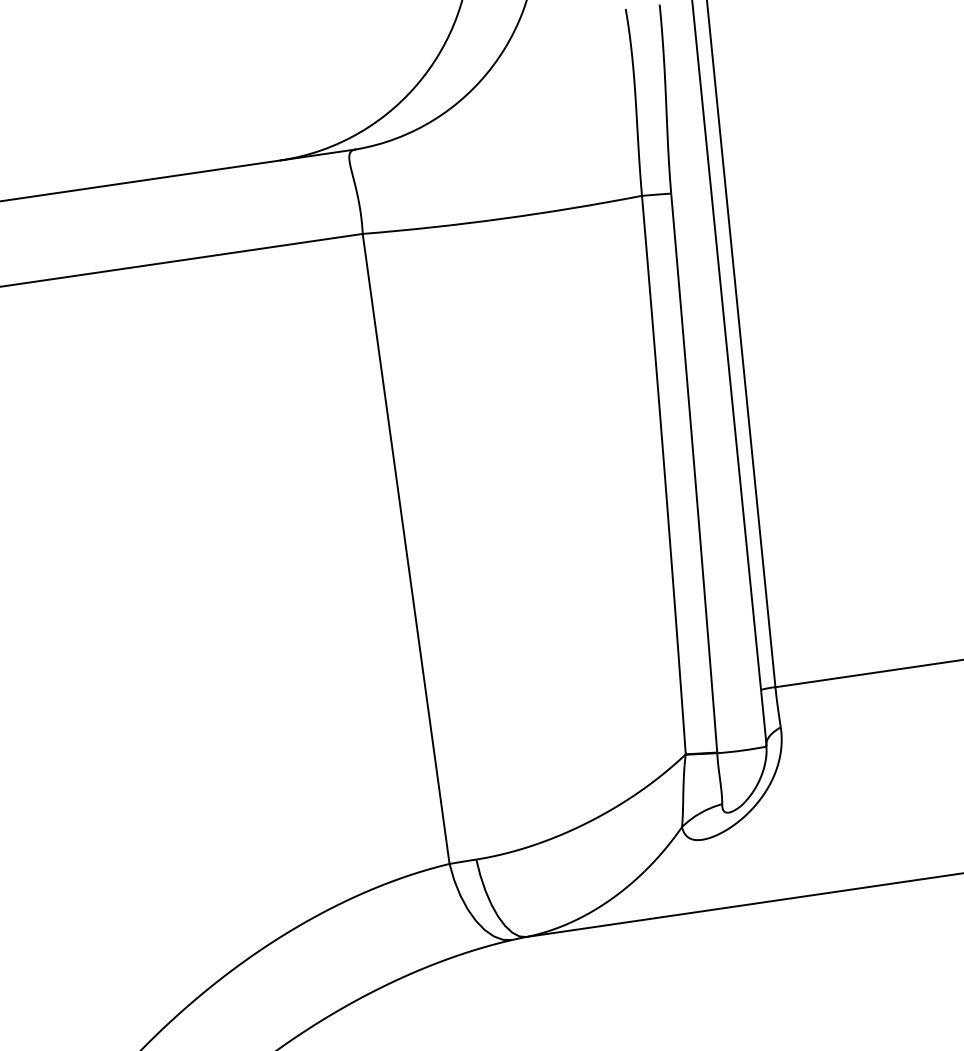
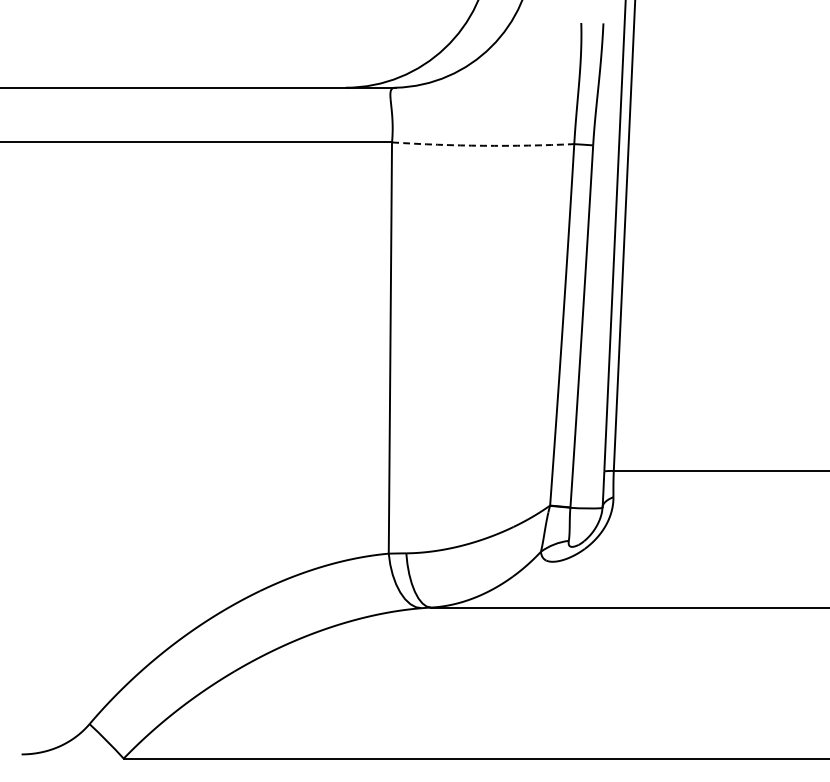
arc: (503, 218) -> (483, 145), solid -> dashed

